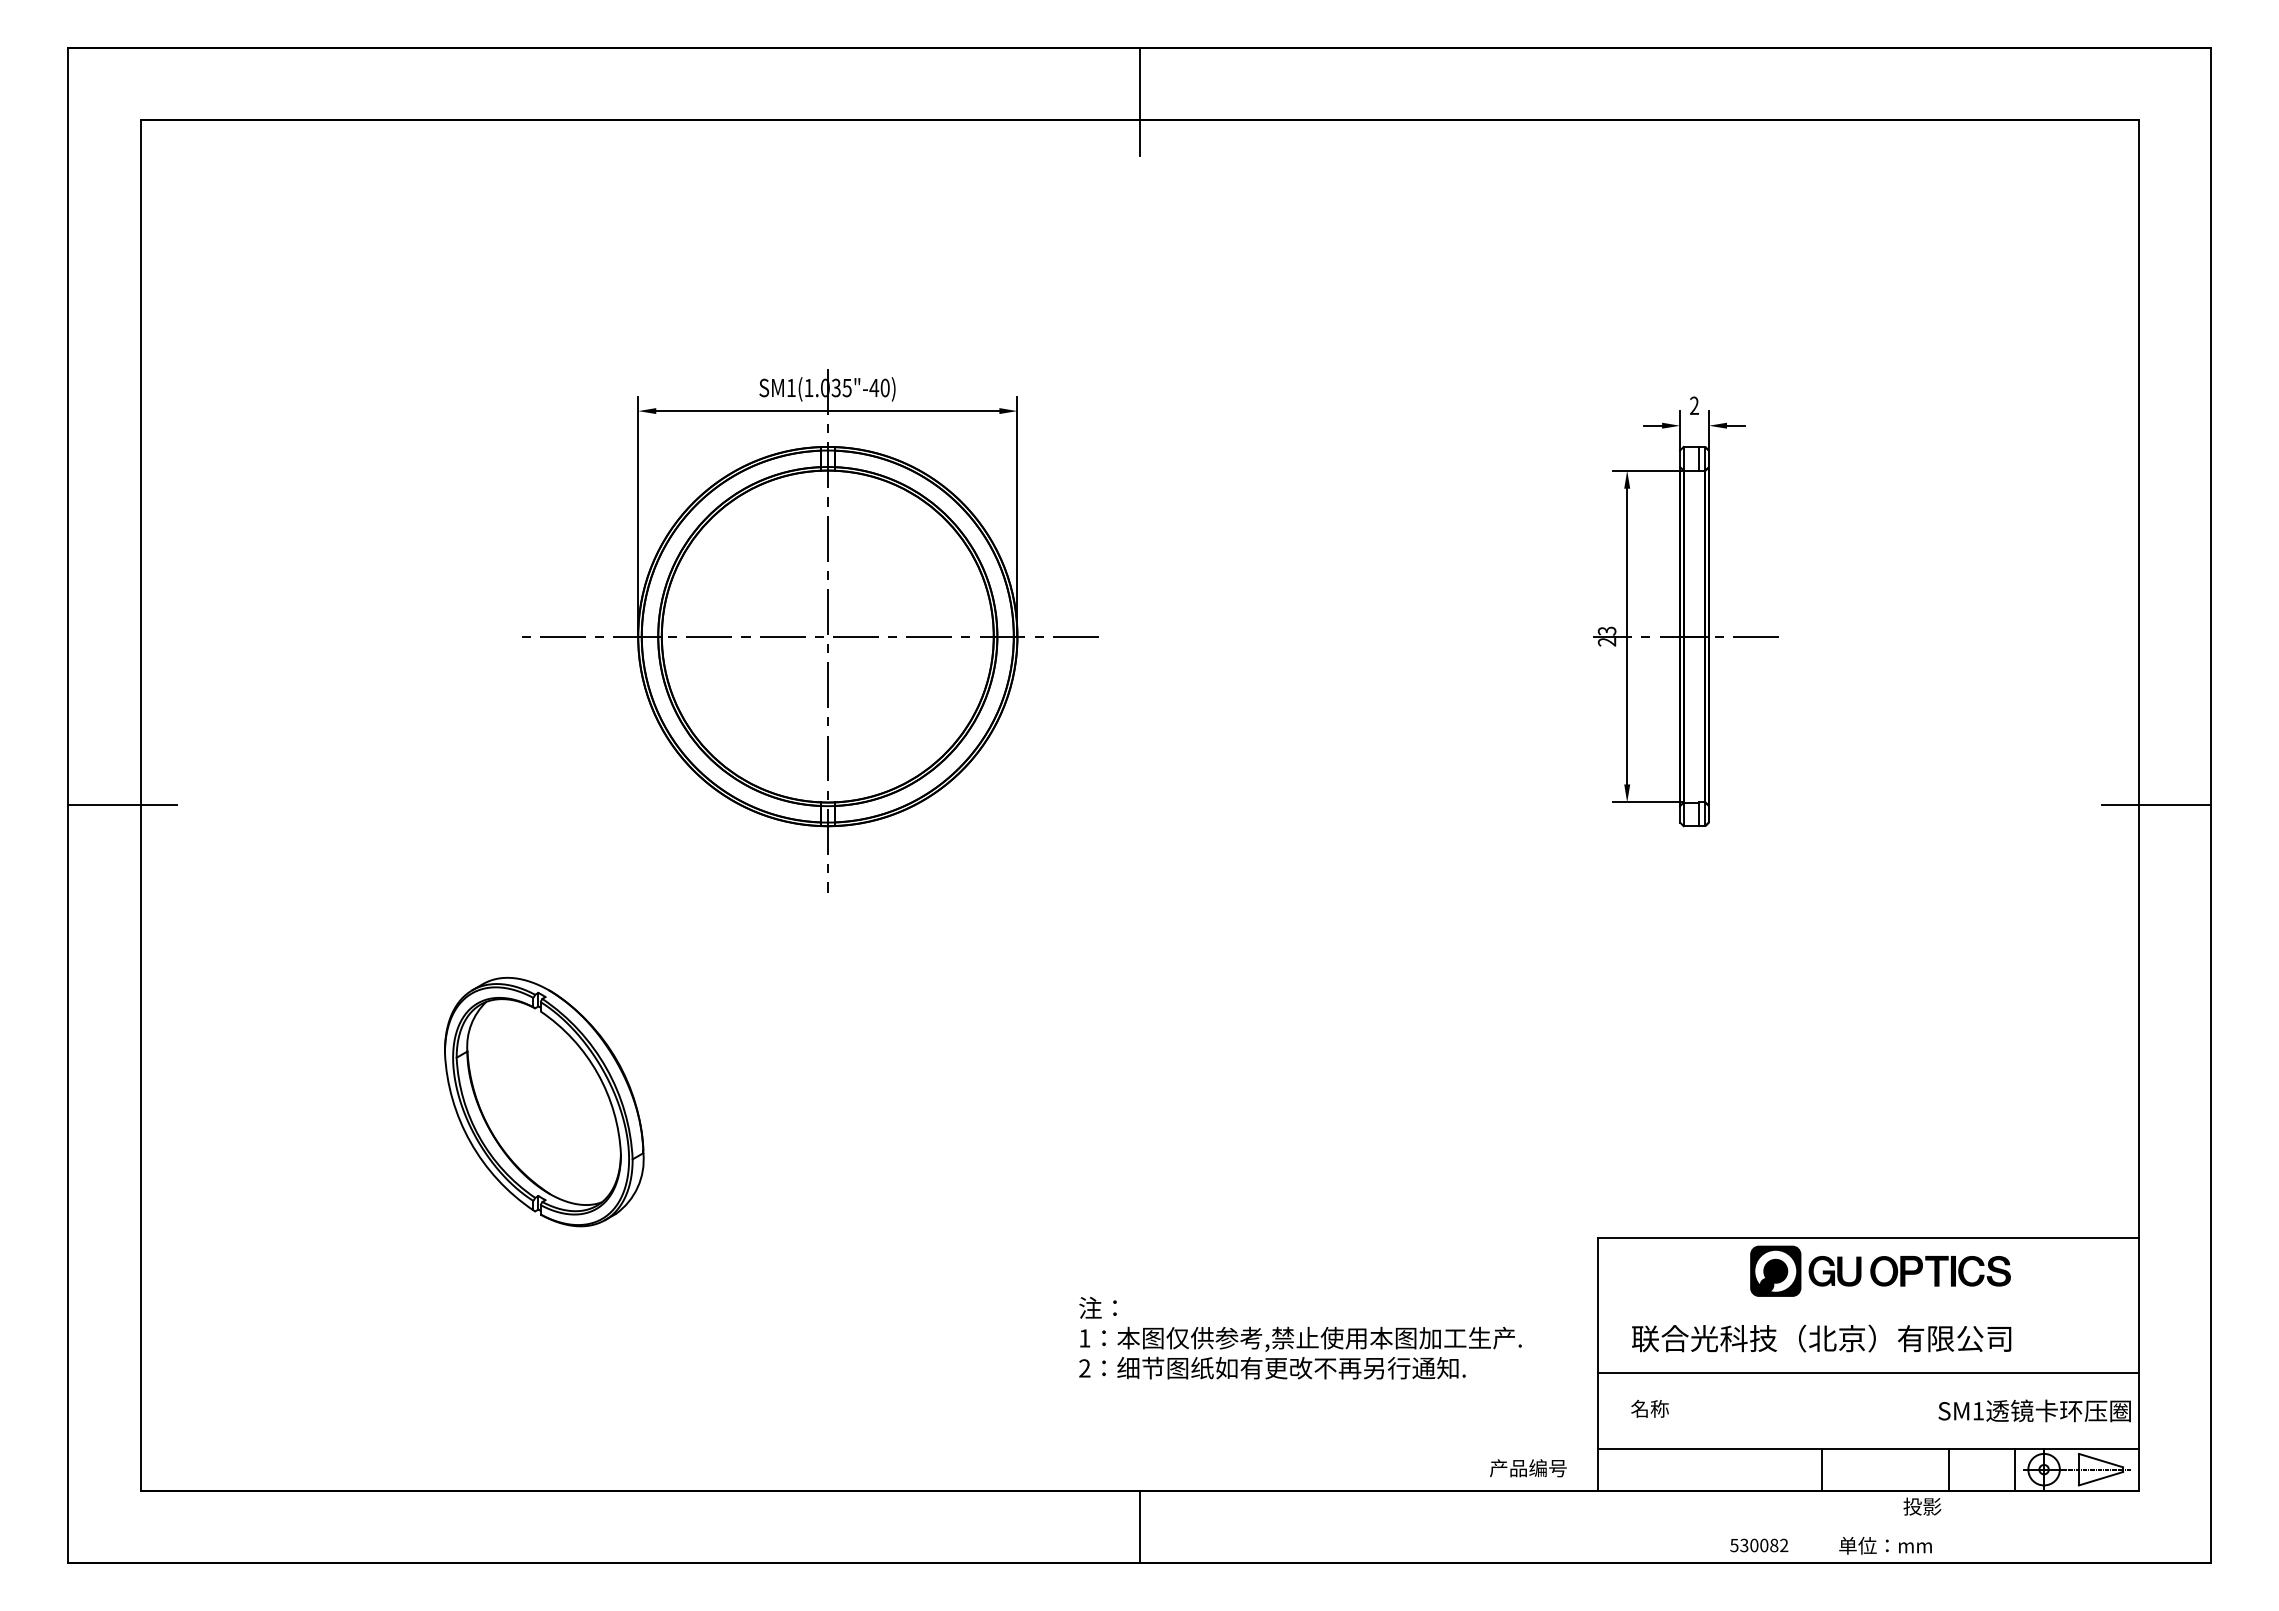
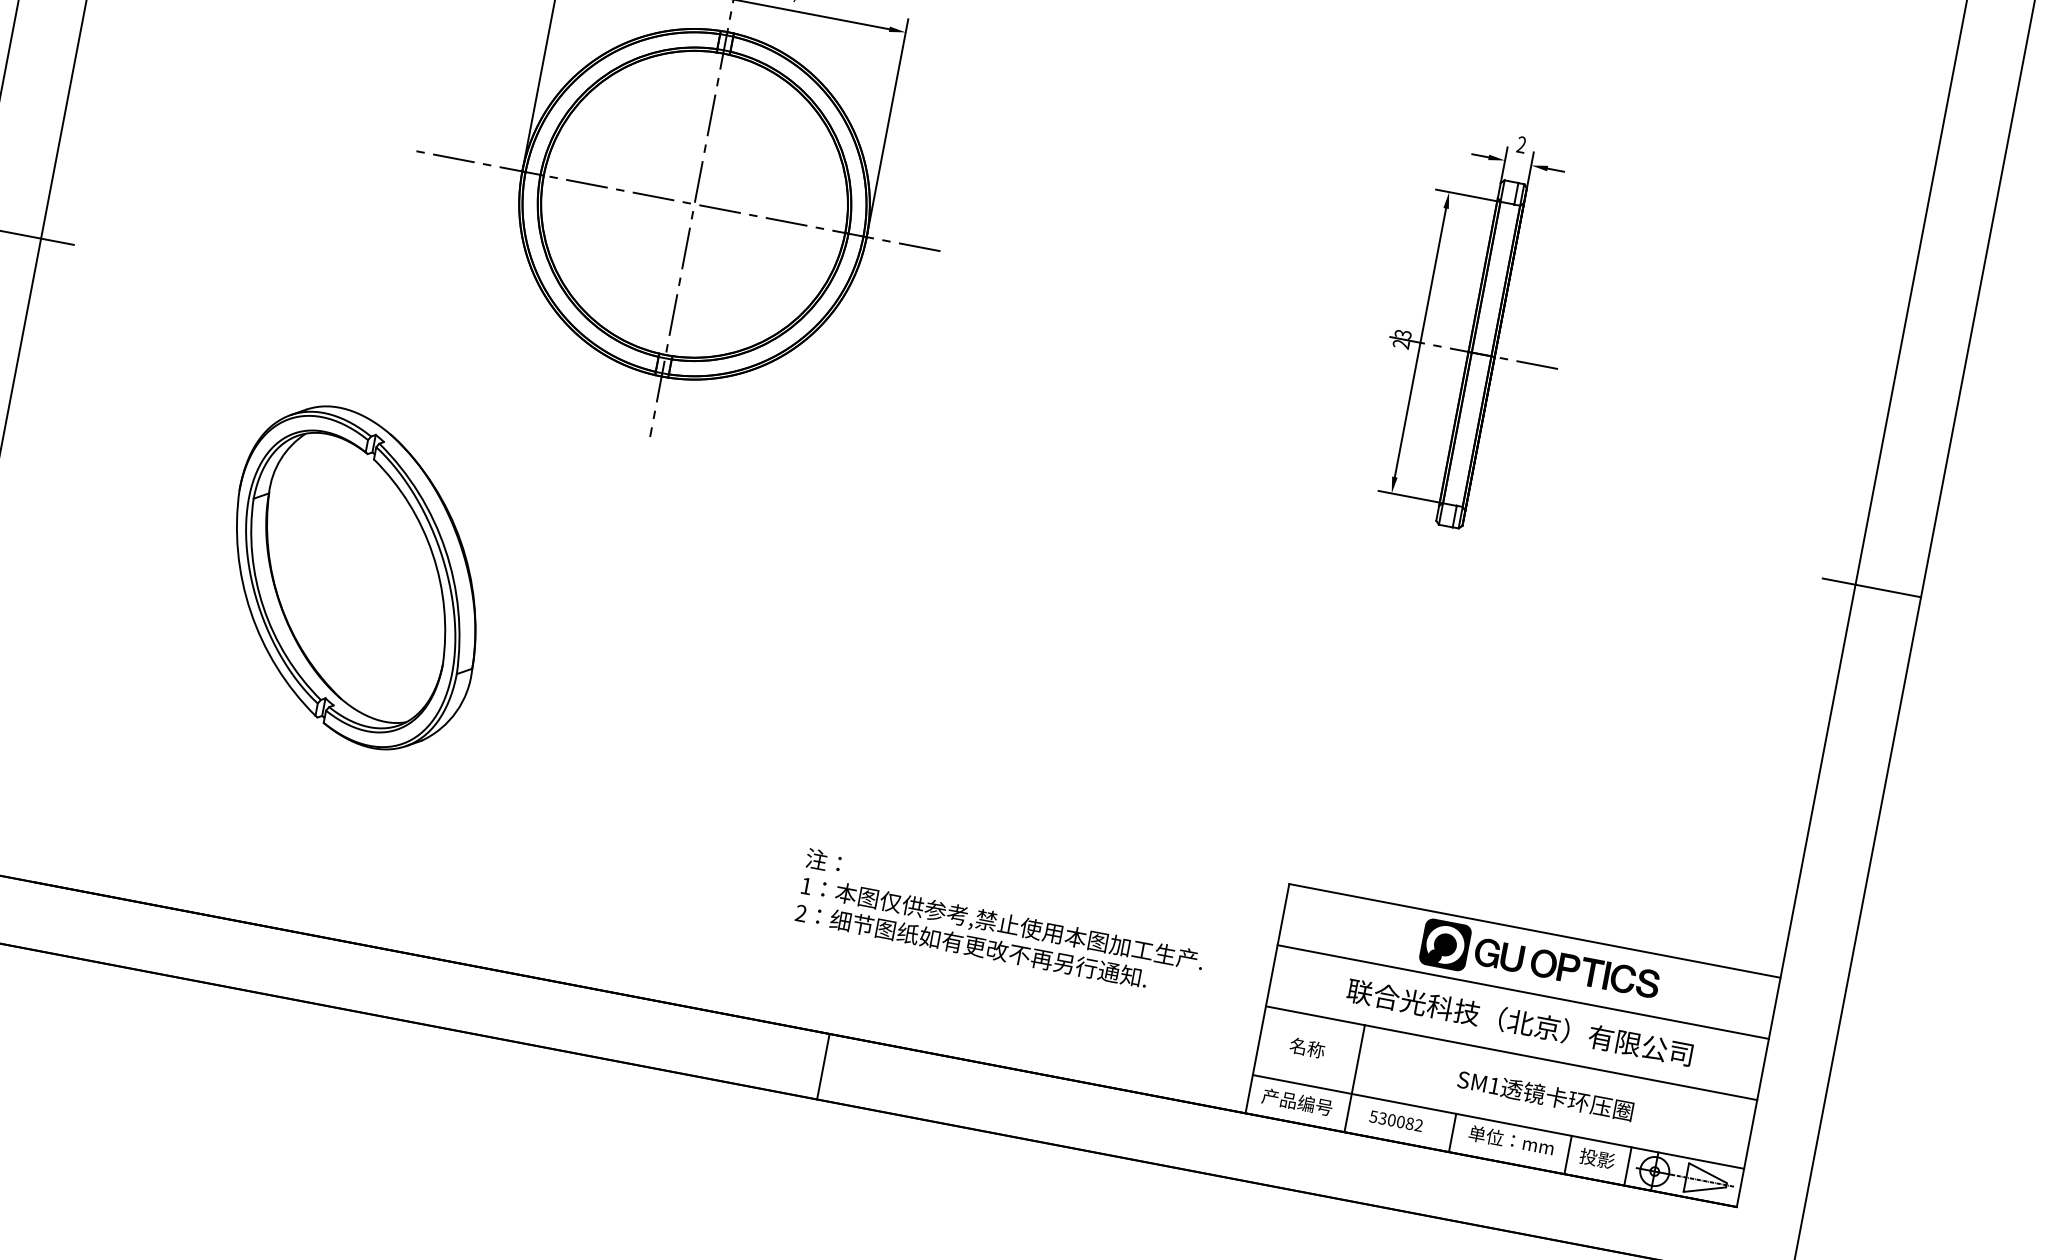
part: (544, 1101) -> (356, 577), size x1.43
line: (1867, 1305) -> (1522, 991), added
text: (1821, 1338) -> (1519, 1022), moved
text: (2034, 1410) -> (1545, 1095), moved
line: (1706, 1431) -> (1354, 1078), added
text: (1528, 1468) -> (1297, 1102), moved
text: (1922, 1506) -> (1597, 1158), moved
text: (1759, 1545) -> (1396, 1121), moved
text: (1885, 1545) -> (1511, 1140), moved

